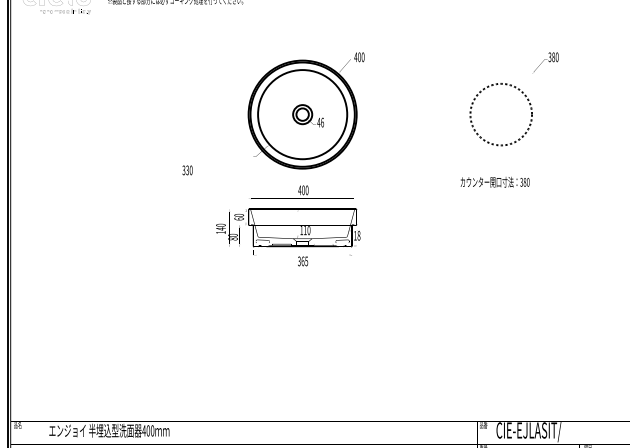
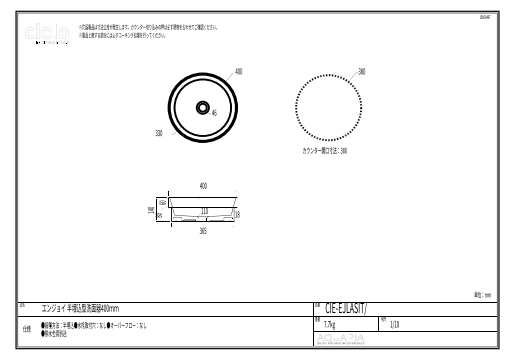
circle: (500, 114) -> (328, 107), size x1.67
text: (186, 171) -> (158, 133), moved
text: (287, 224) -> (193, 207), moved

